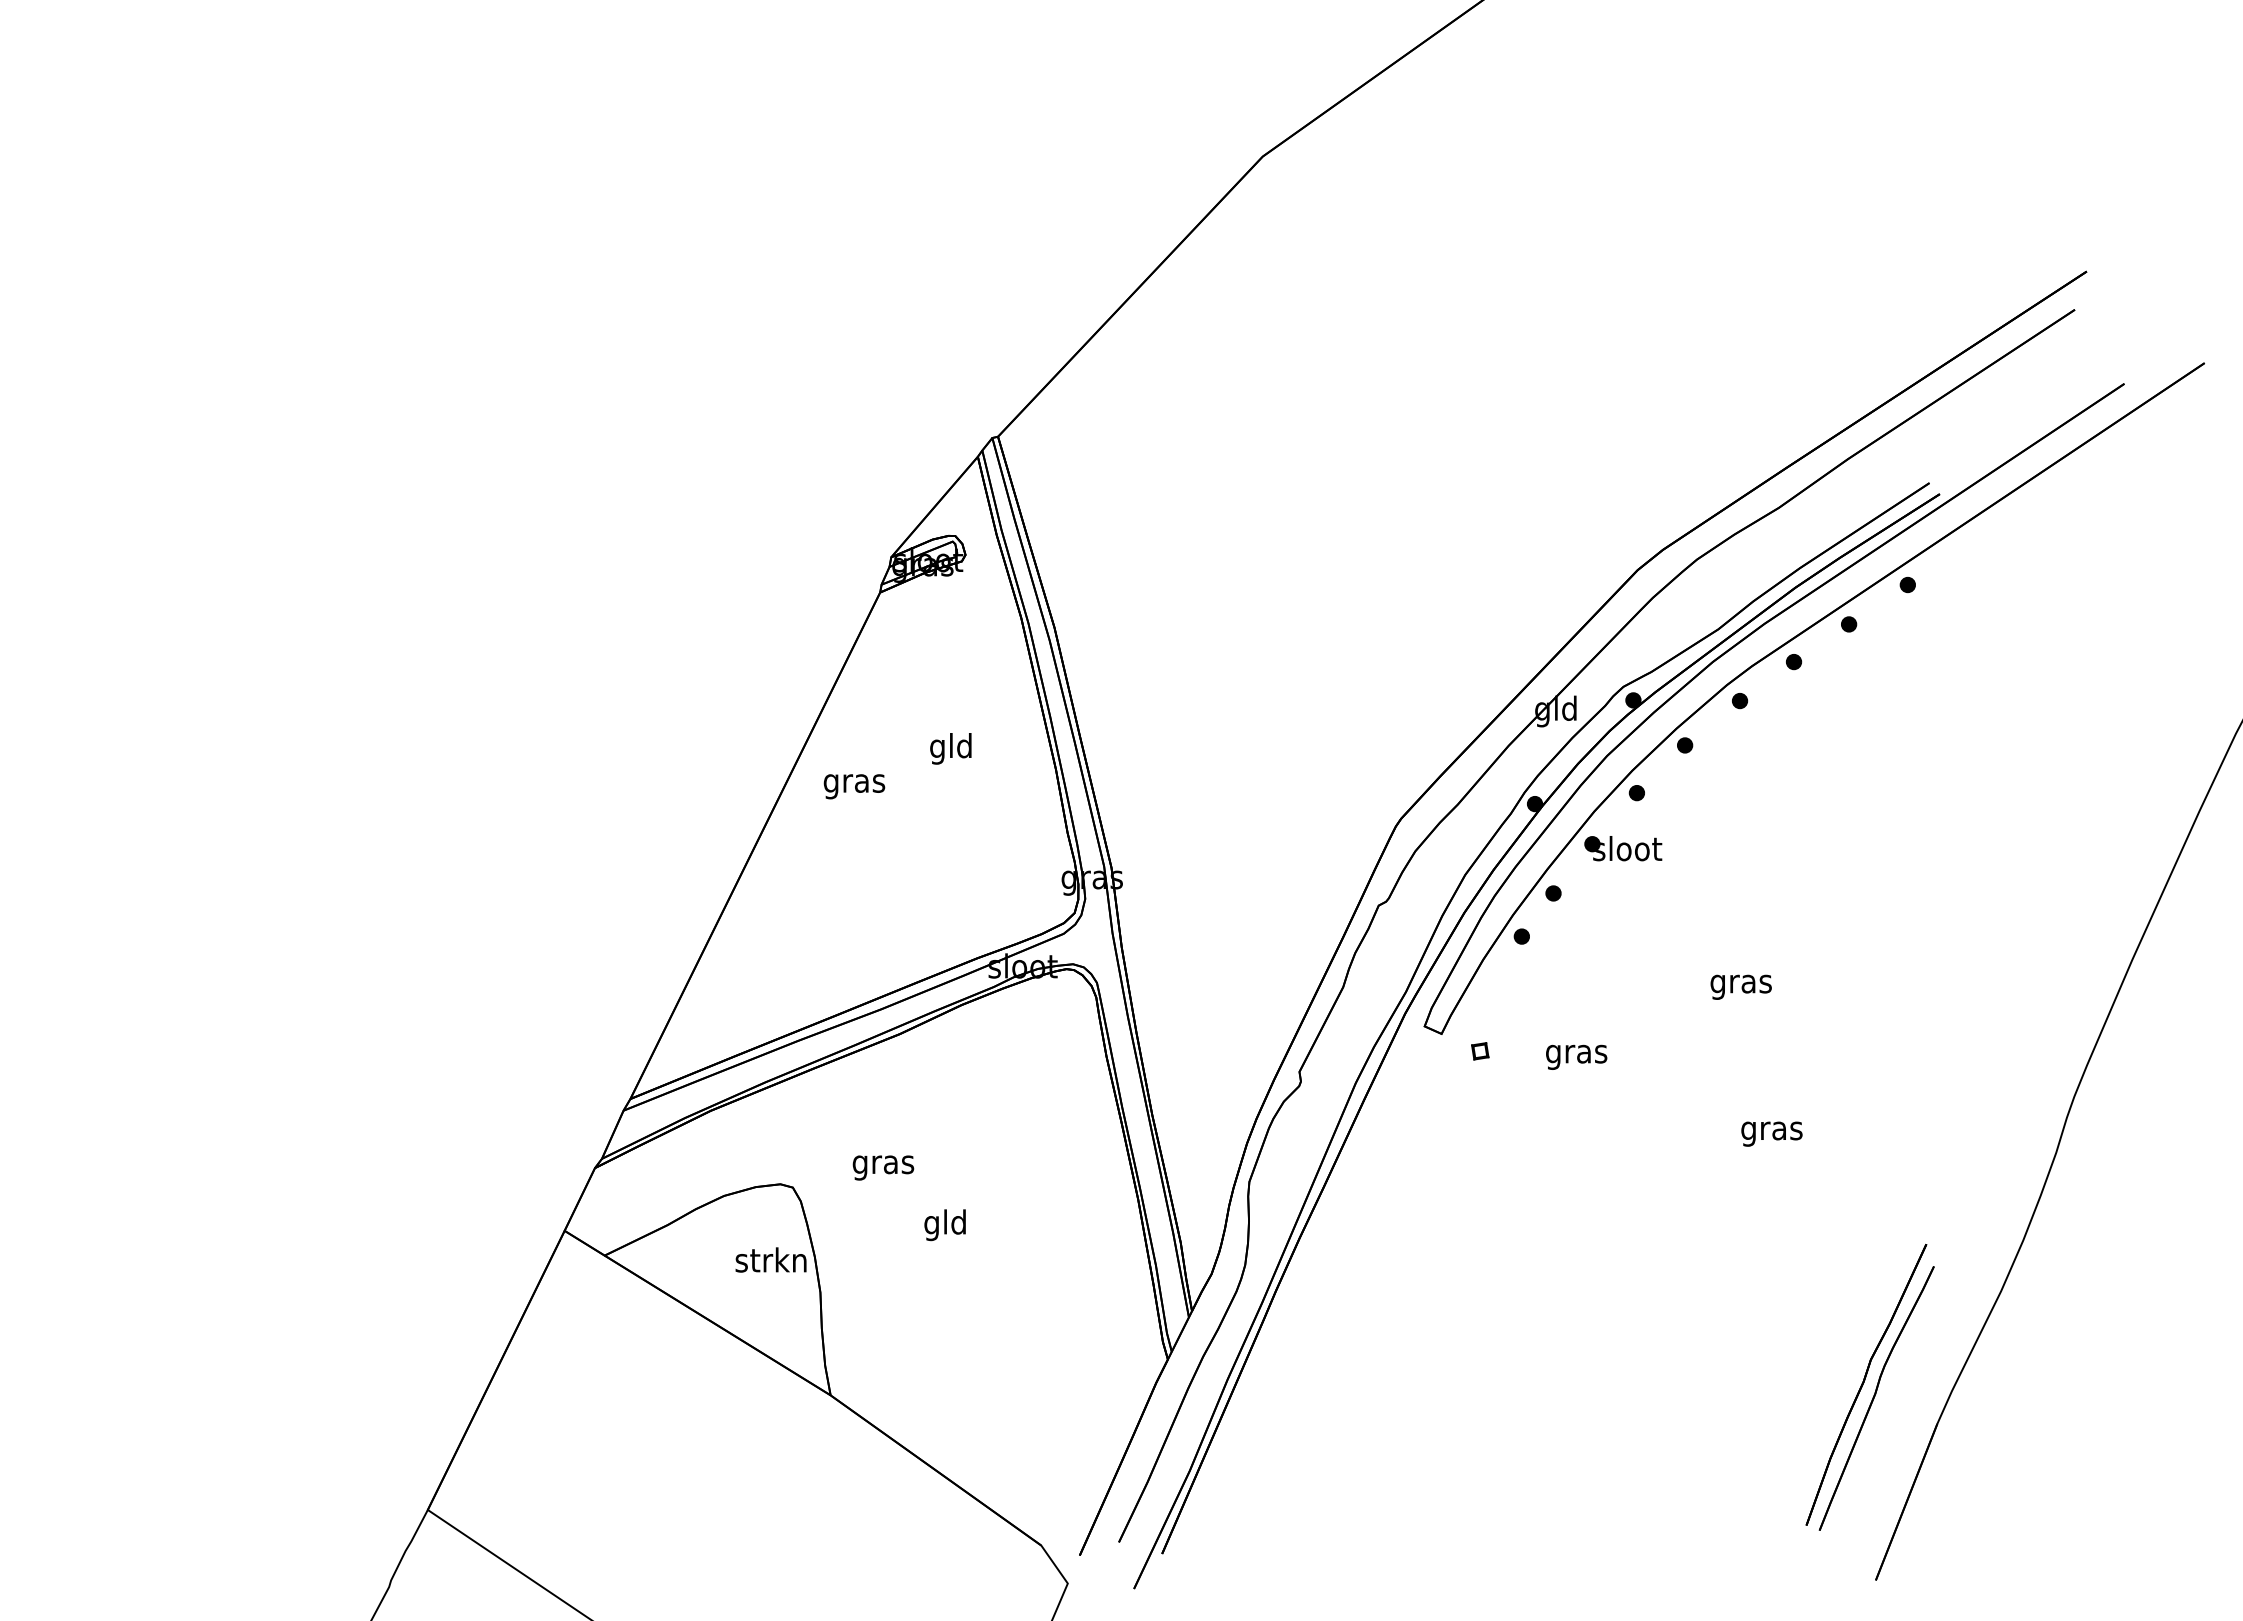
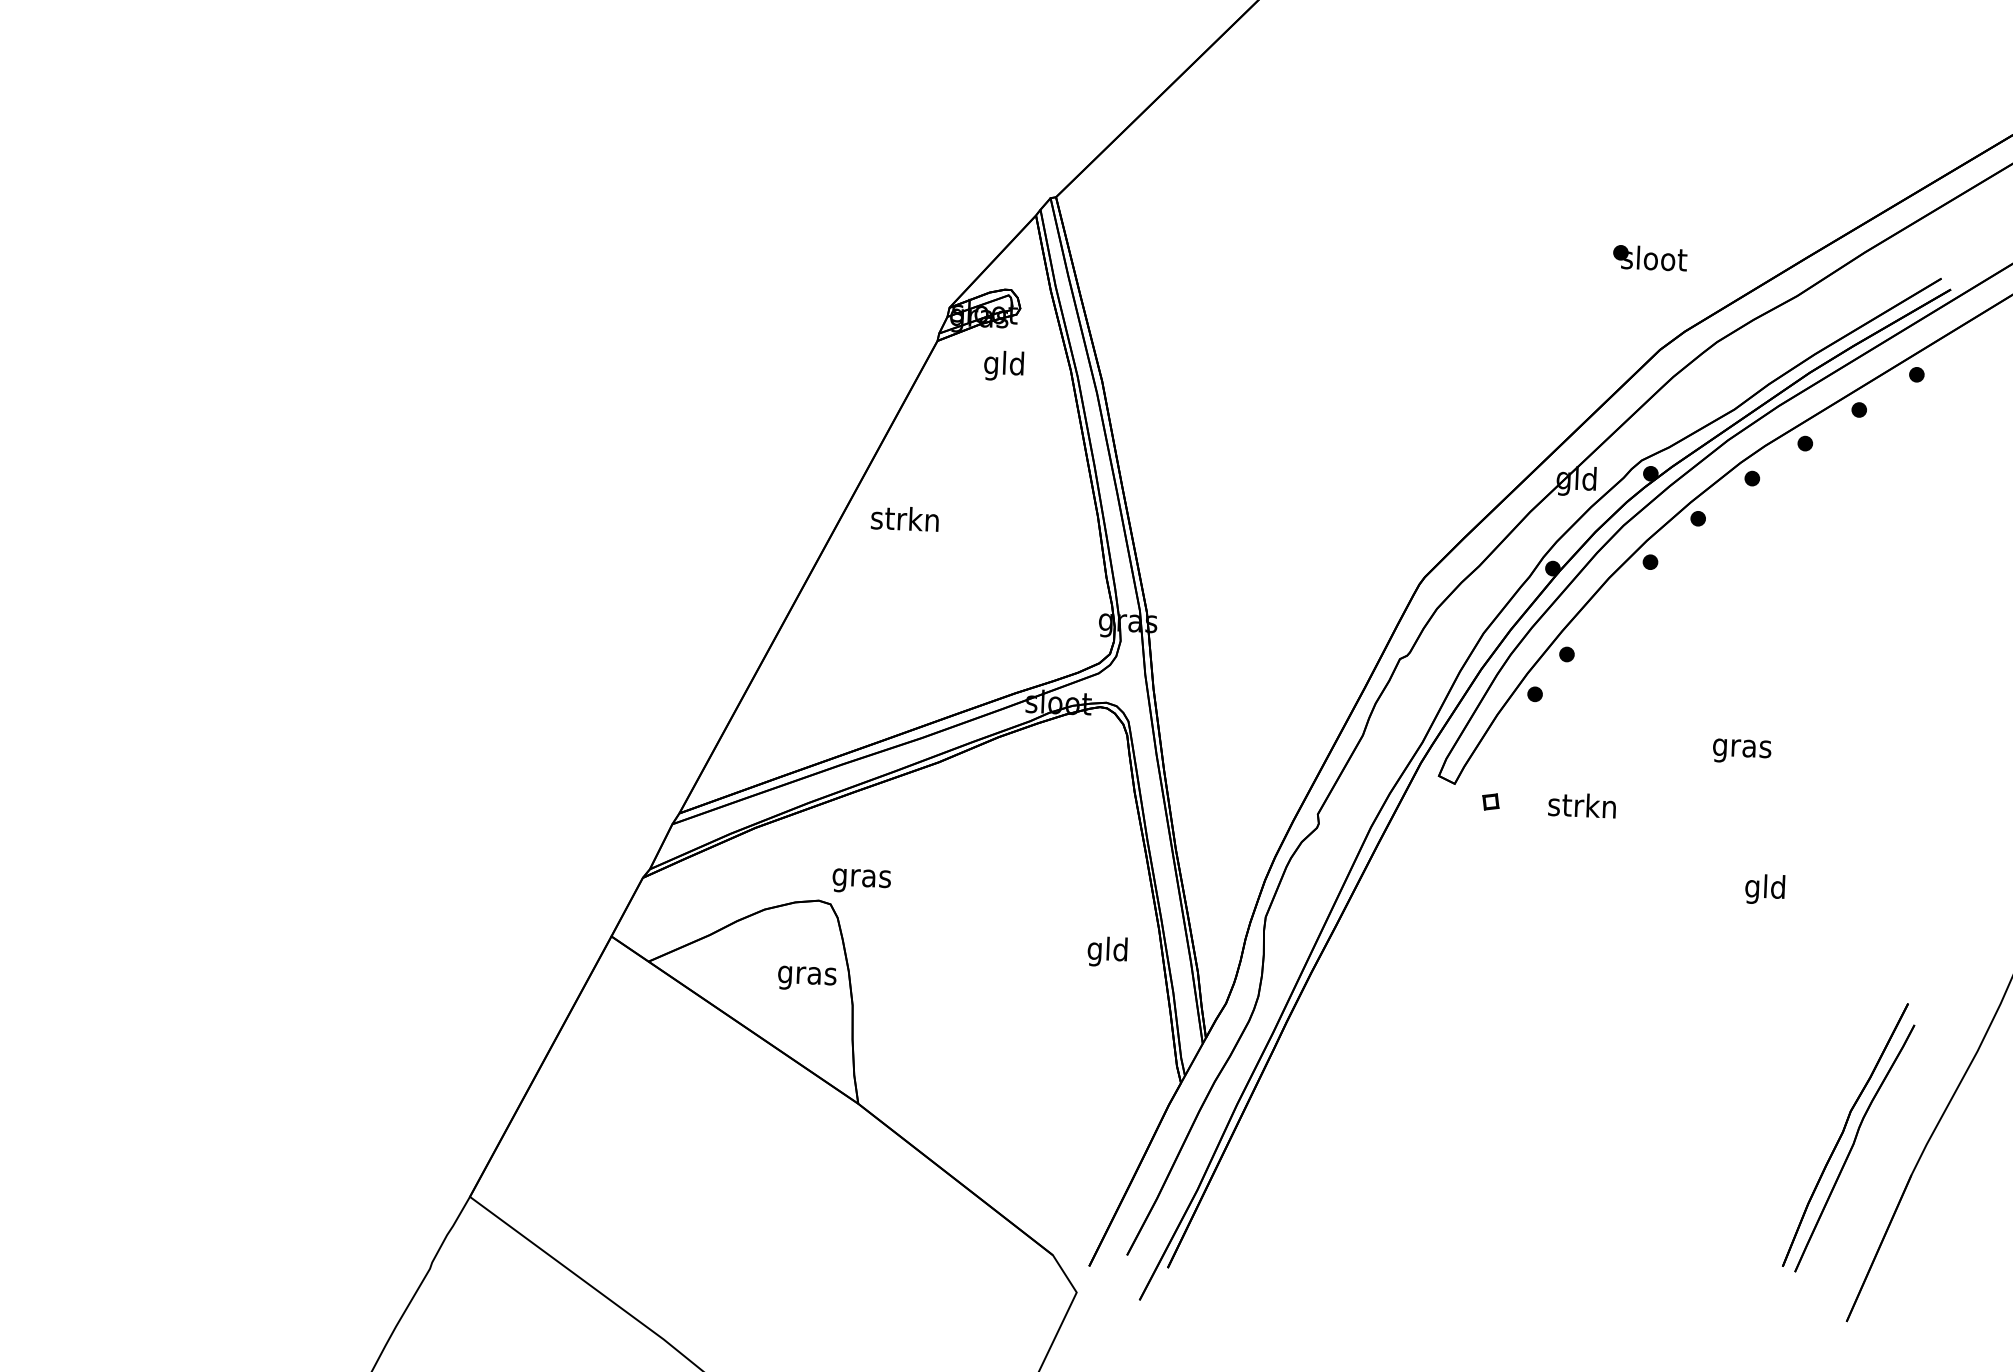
text: (950, 748) -> (1003, 365), moved
text: (853, 783) -> (904, 521), gras -> strkn
part: (1623, 848) -> (1650, 258), moved
text: (1575, 1053) -> (1581, 807), gras -> strkn
text: (1771, 1130) -> (1765, 889), gras -> gld
text: (883, 1167) -> (861, 880), moved
text: (944, 1225) -> (1106, 952), moved
text: (770, 1263) -> (806, 975), strkn -> gras

